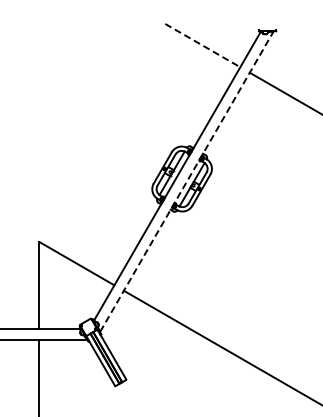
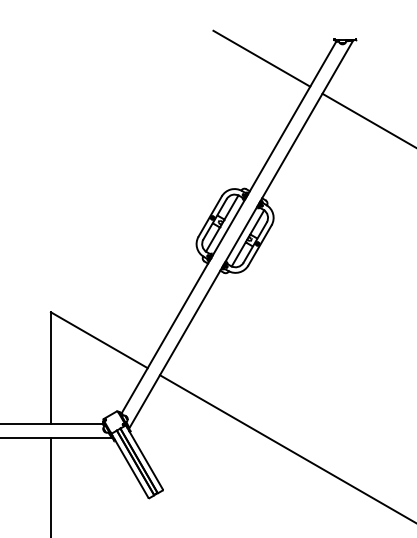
line: (203, 45) -> (262, 58), dashed -> solid
line: (187, 181) -> (242, 234), dashed -> solid

